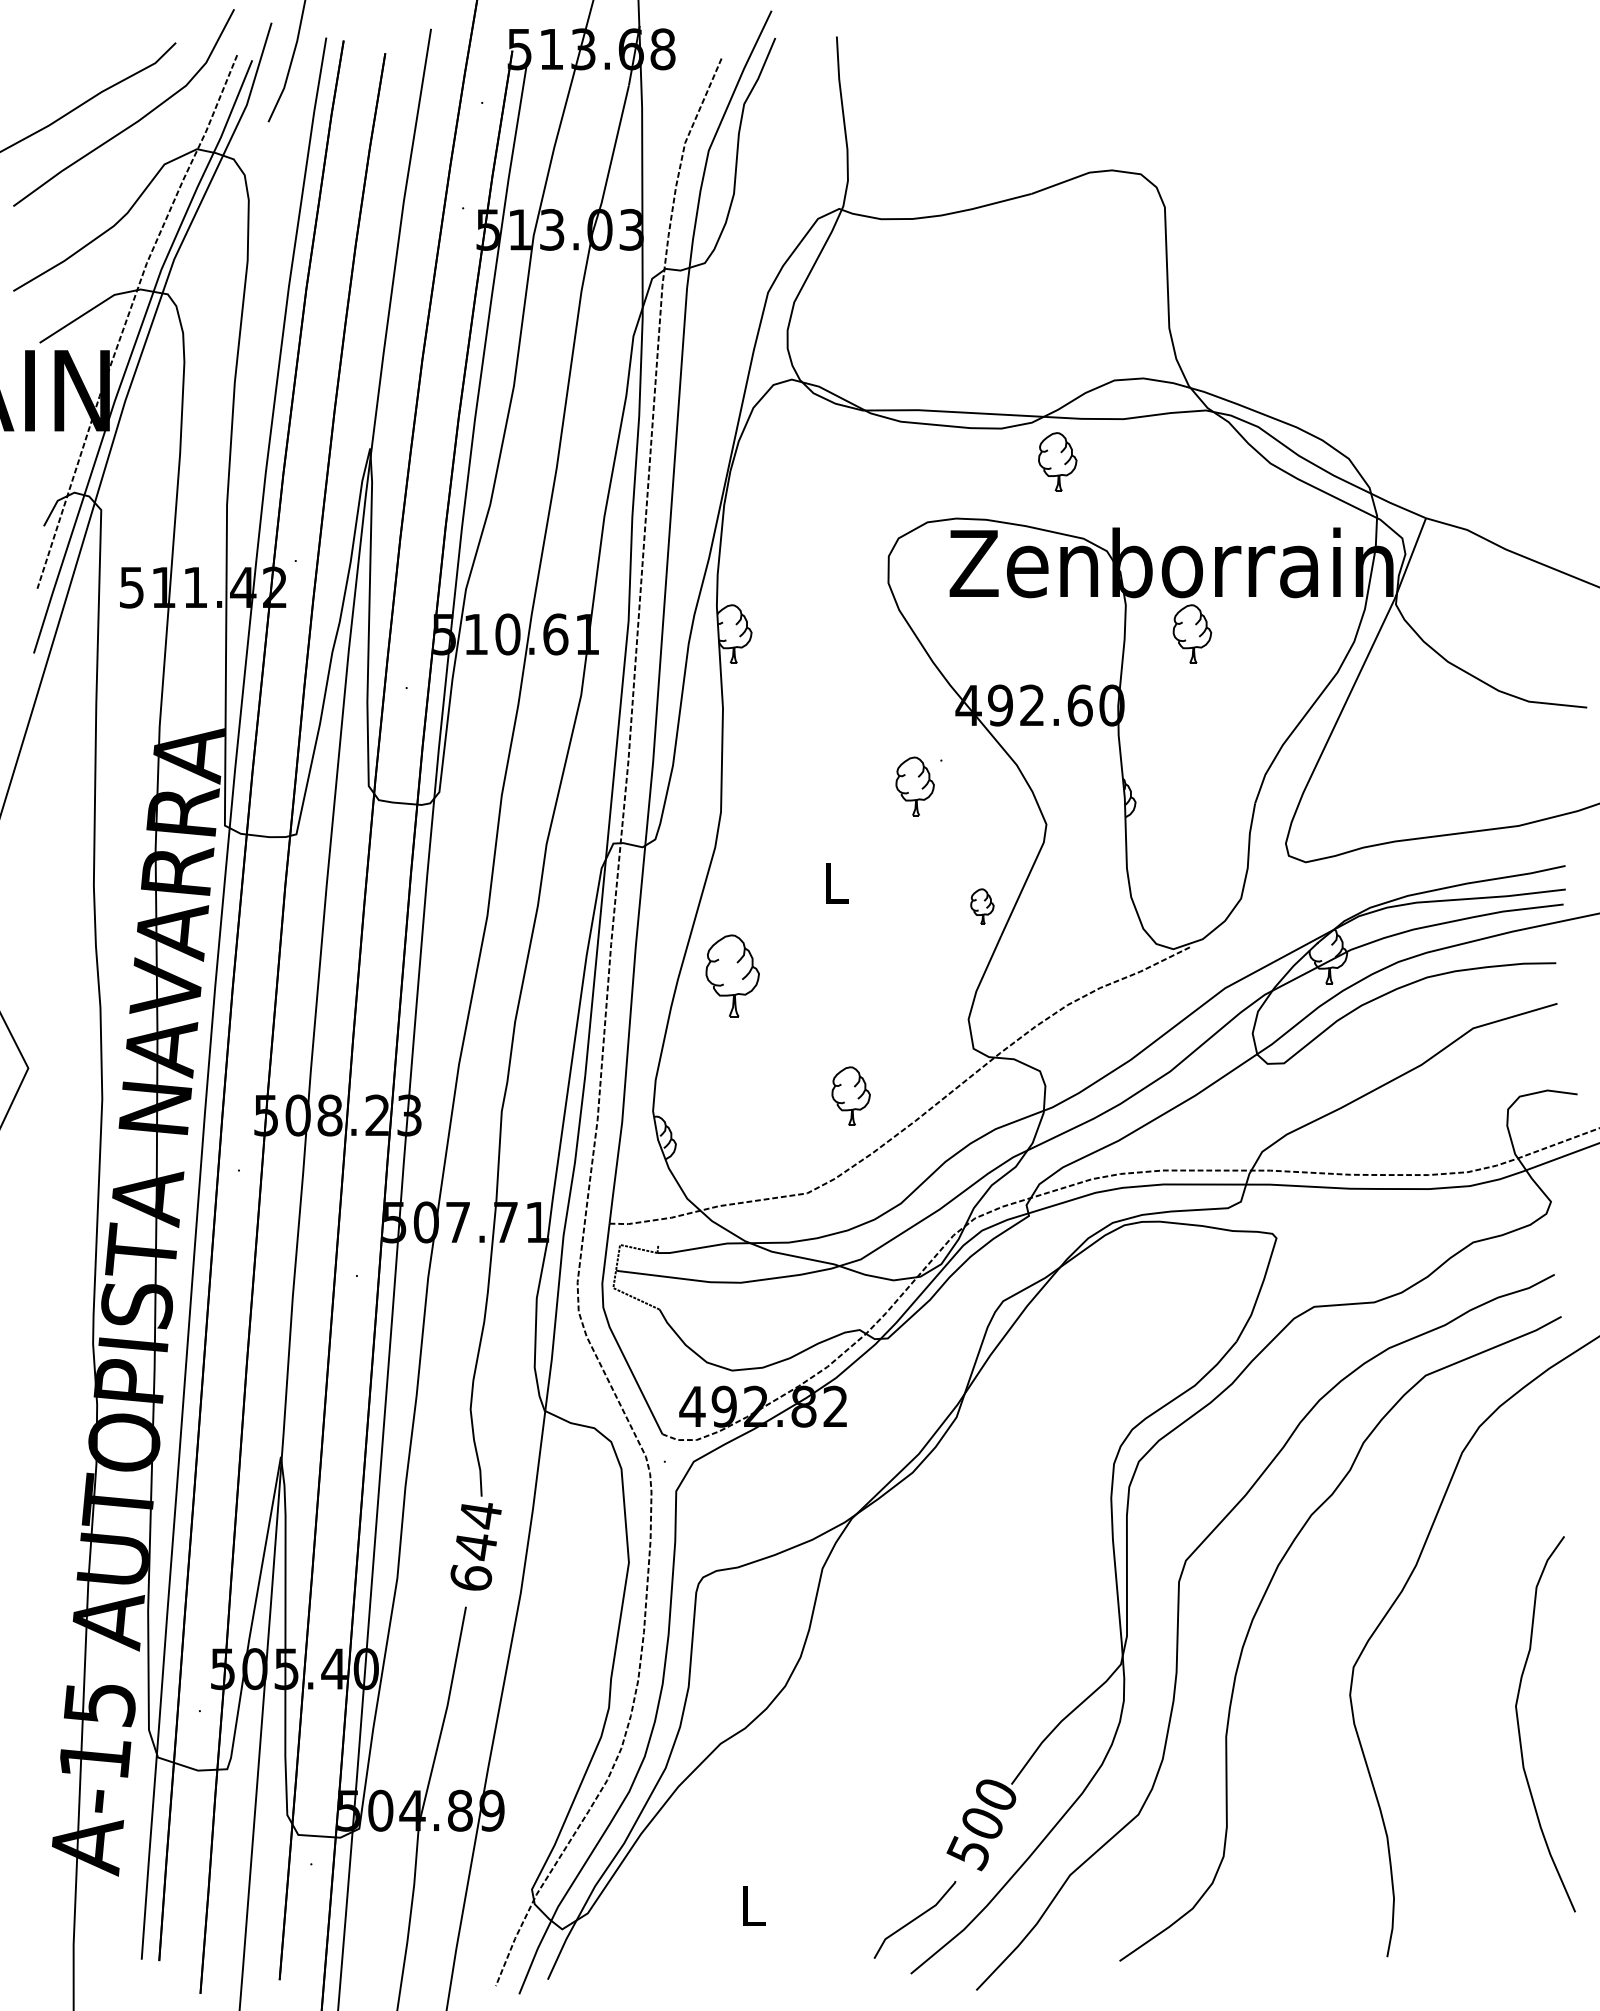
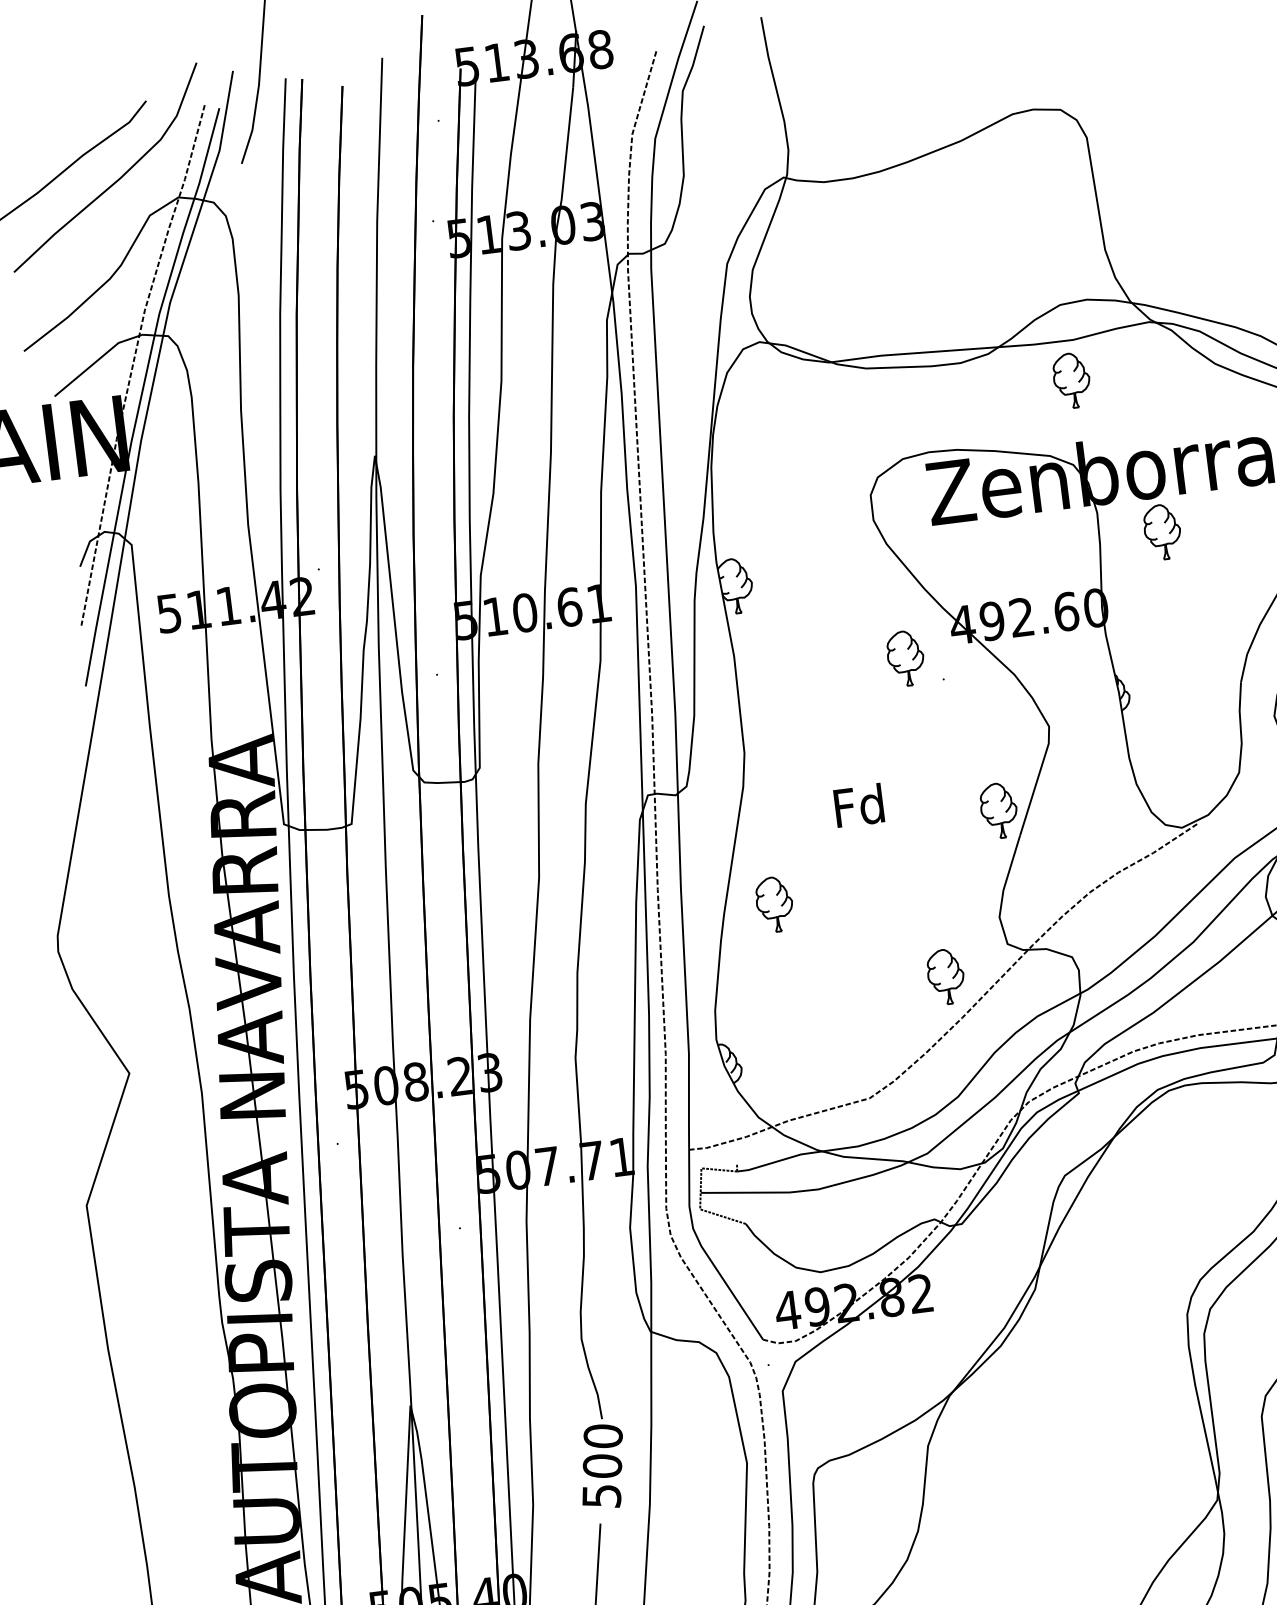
part: (1057, 461) -> (1071, 380), moved
part: (914, 786) -> (905, 658), moved
text: (834, 882) -> (858, 805), L -> Fd
part: (982, 906) -> (999, 810), size x1.67
part: (732, 975) -> (774, 904), size x0.71
part: (850, 1095) -> (945, 976), moved
text: (475, 1547) -> (602, 1467), 644 -> 500

